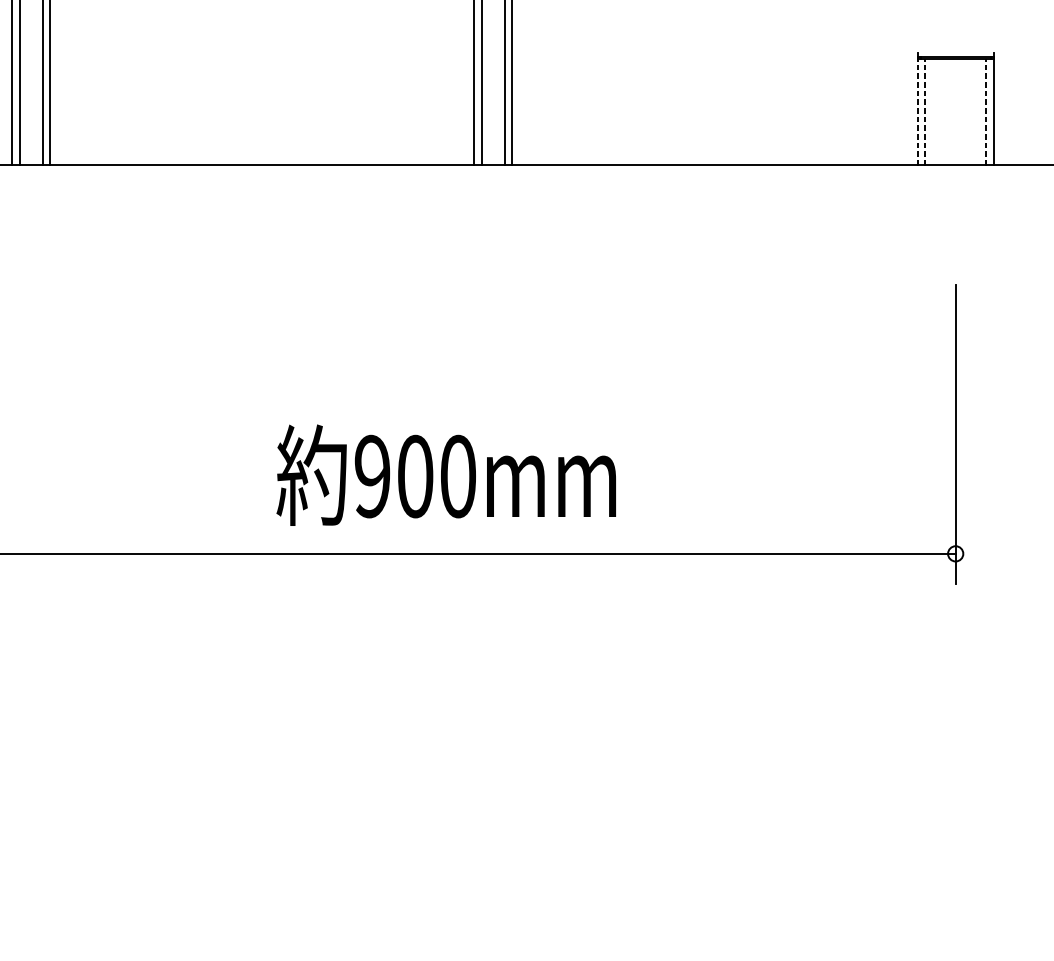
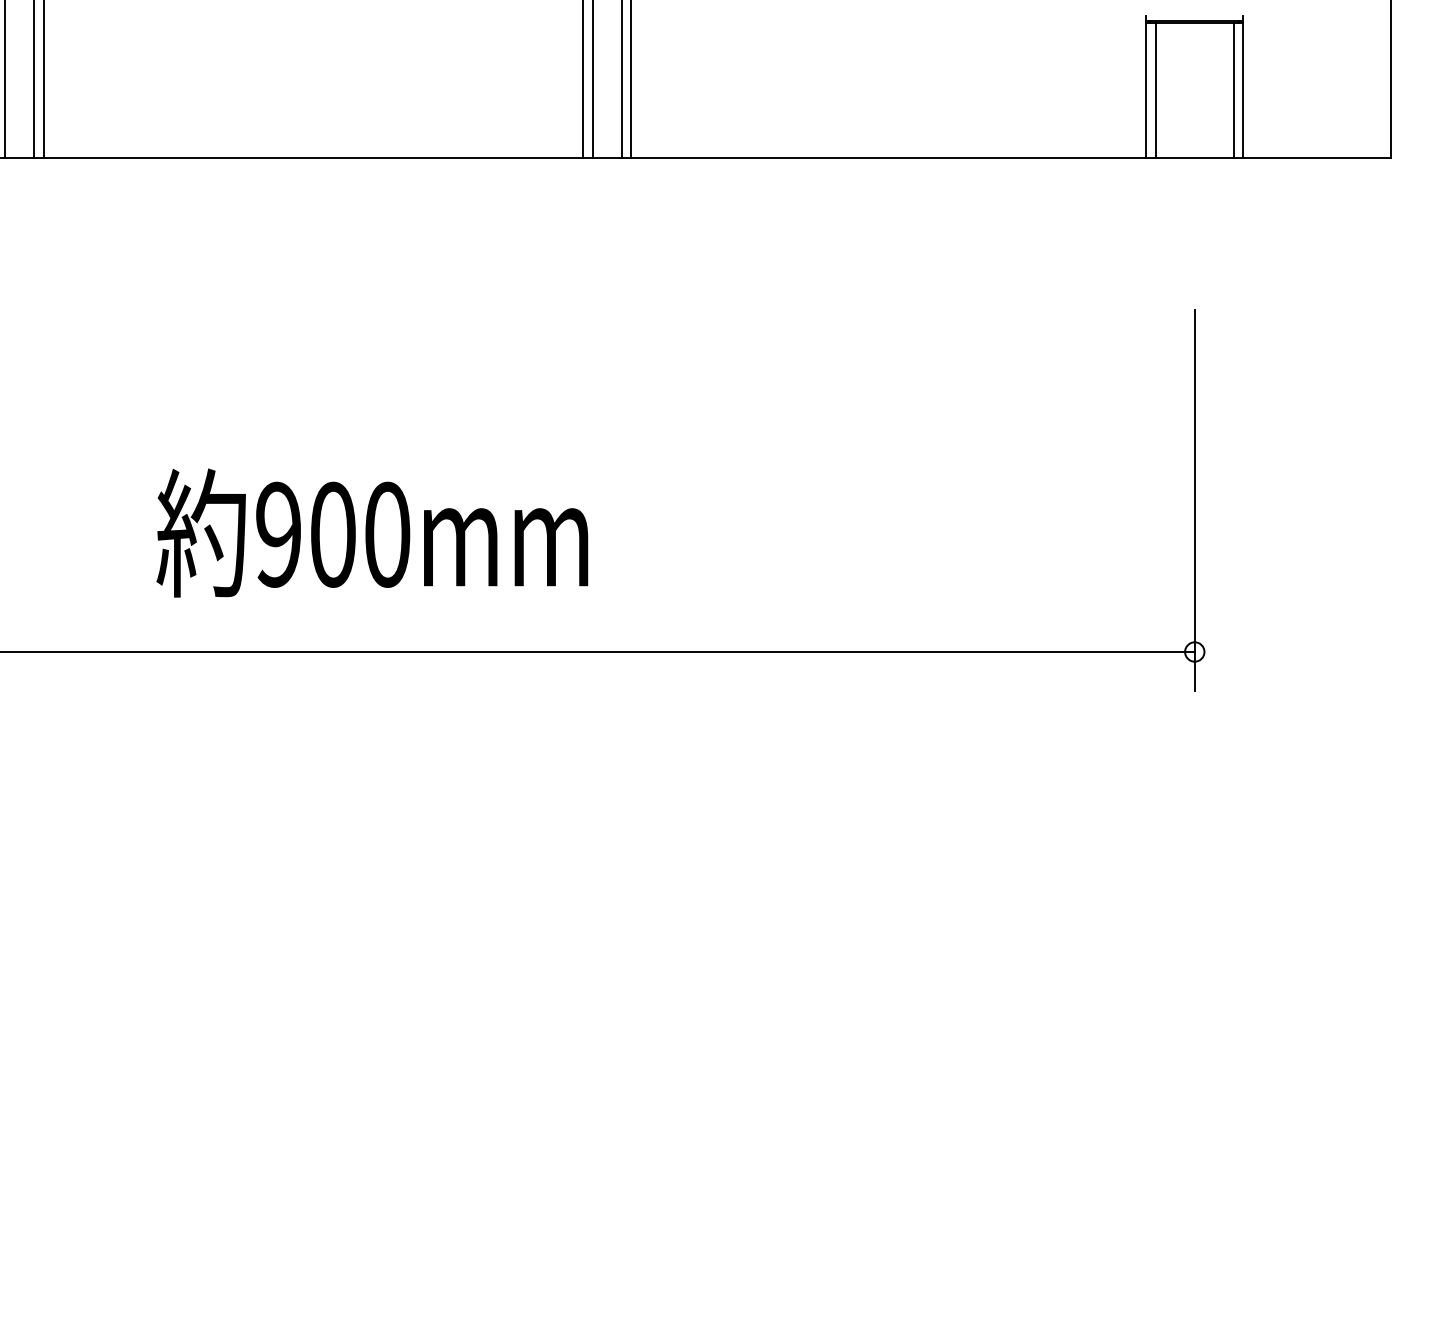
line: (917, 112) -> (1146, 90), dashed -> solid
line: (925, 112) -> (1156, 90), dashed -> solid
line: (986, 112) -> (1233, 90), dashed -> solid
text: (446, 474) -> (372, 532), moved

